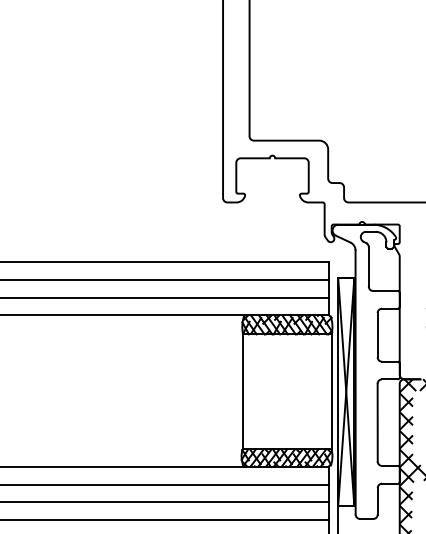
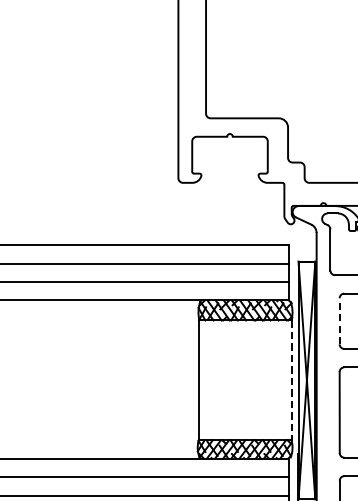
line: (377, 334) -> (339, 320), solid -> dashed
line: (331, 392) -> (291, 381), solid -> dashed

